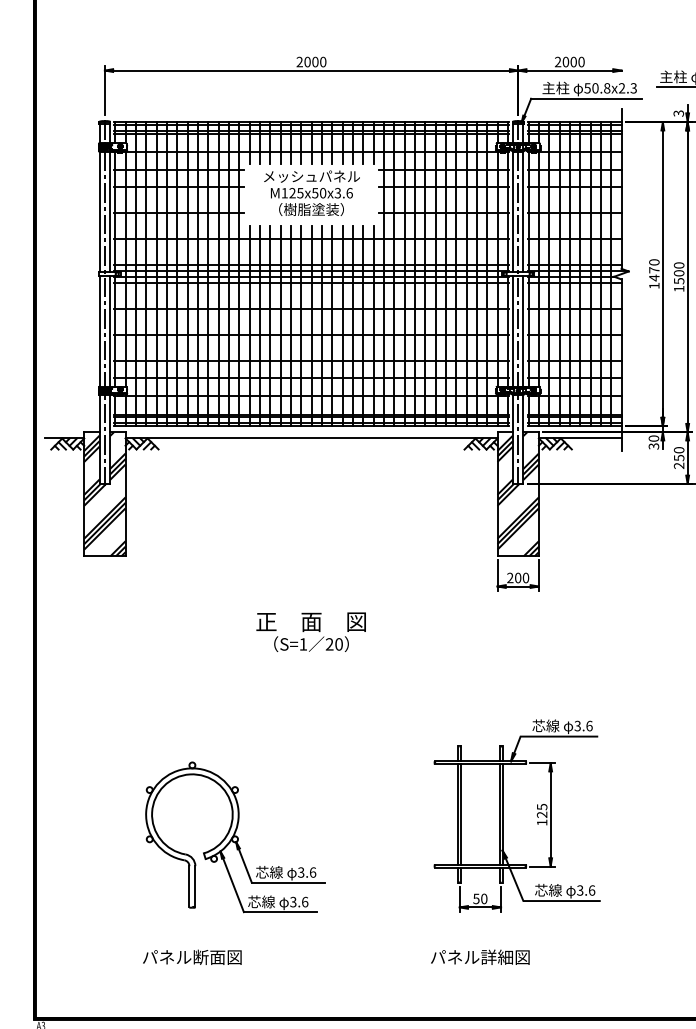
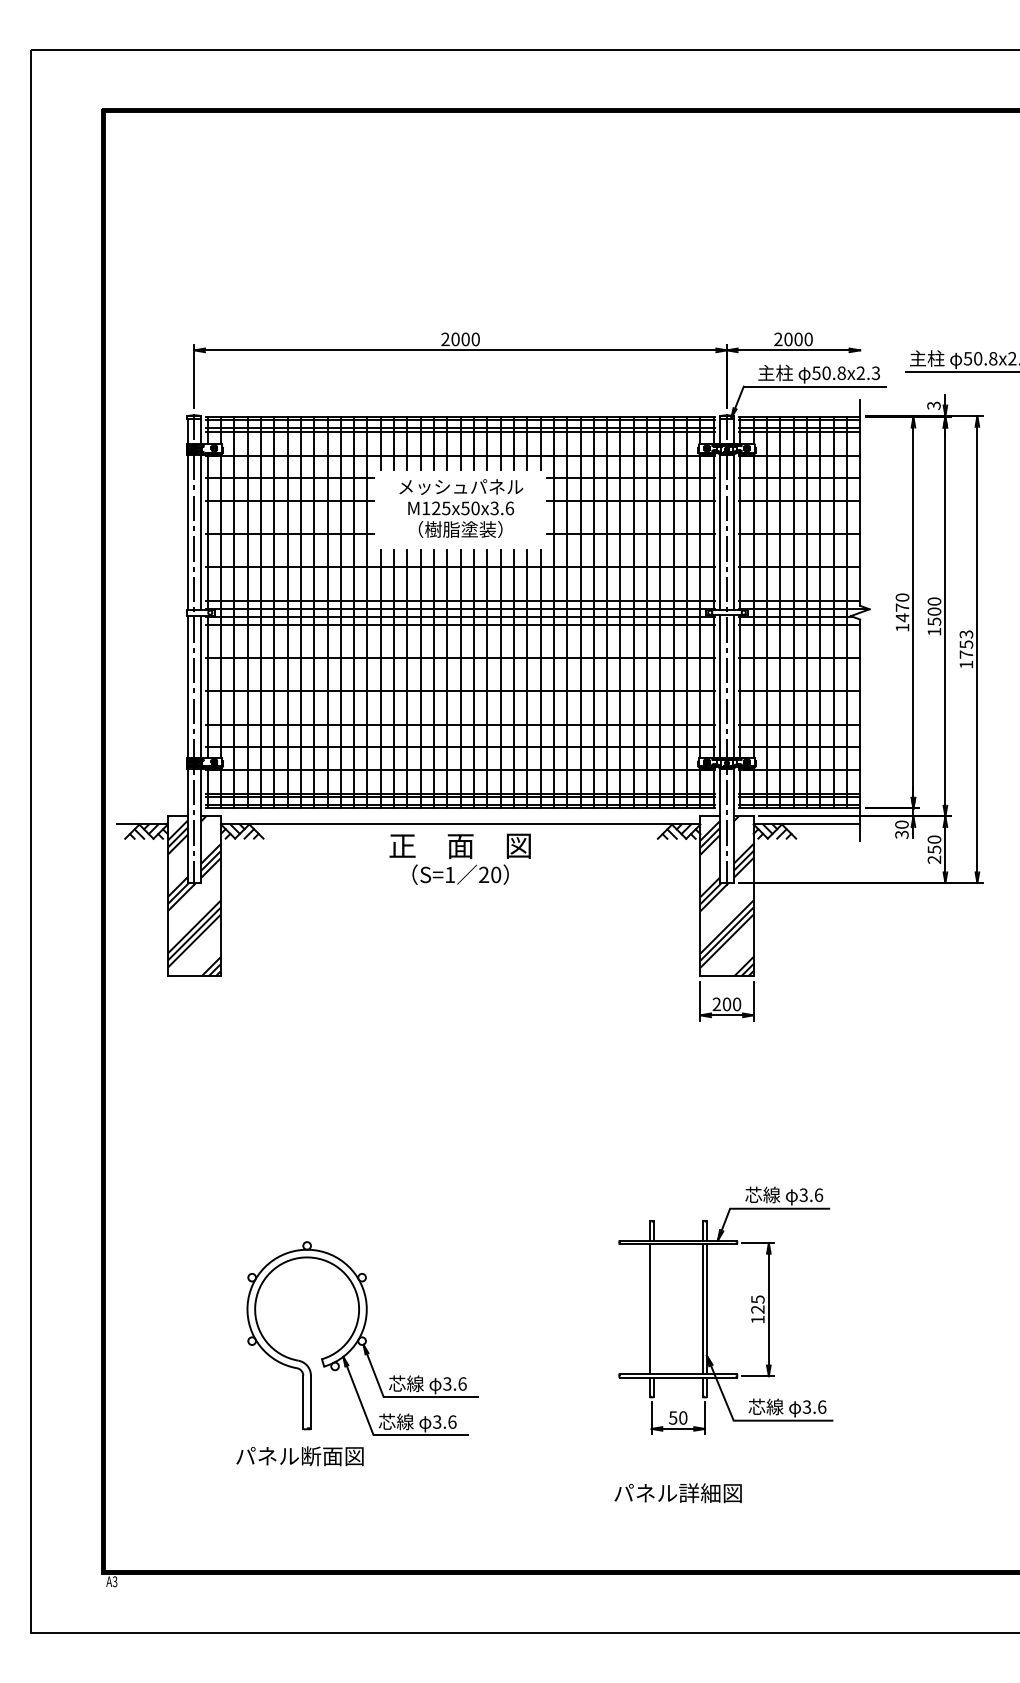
text: (310, 631) -> (459, 858), moved
line: (461, 813) -> (653, 1308), removed
text: (191, 957) -> (299, 1456), moved

